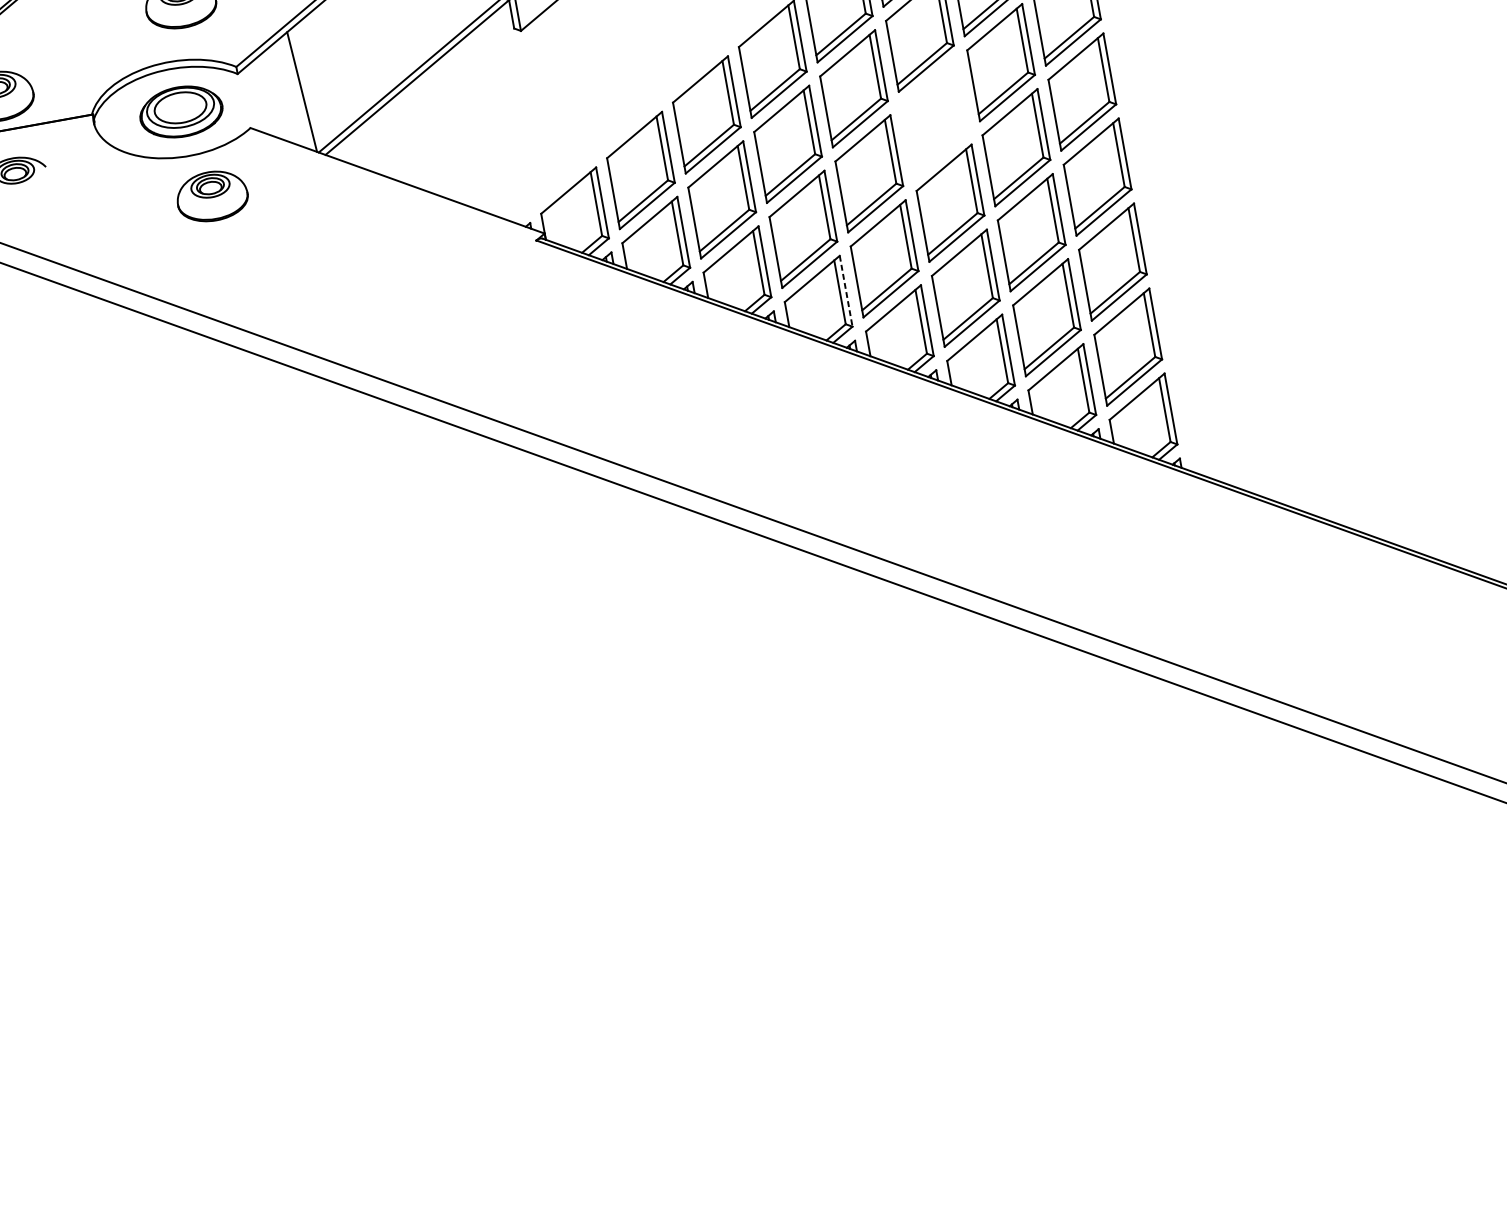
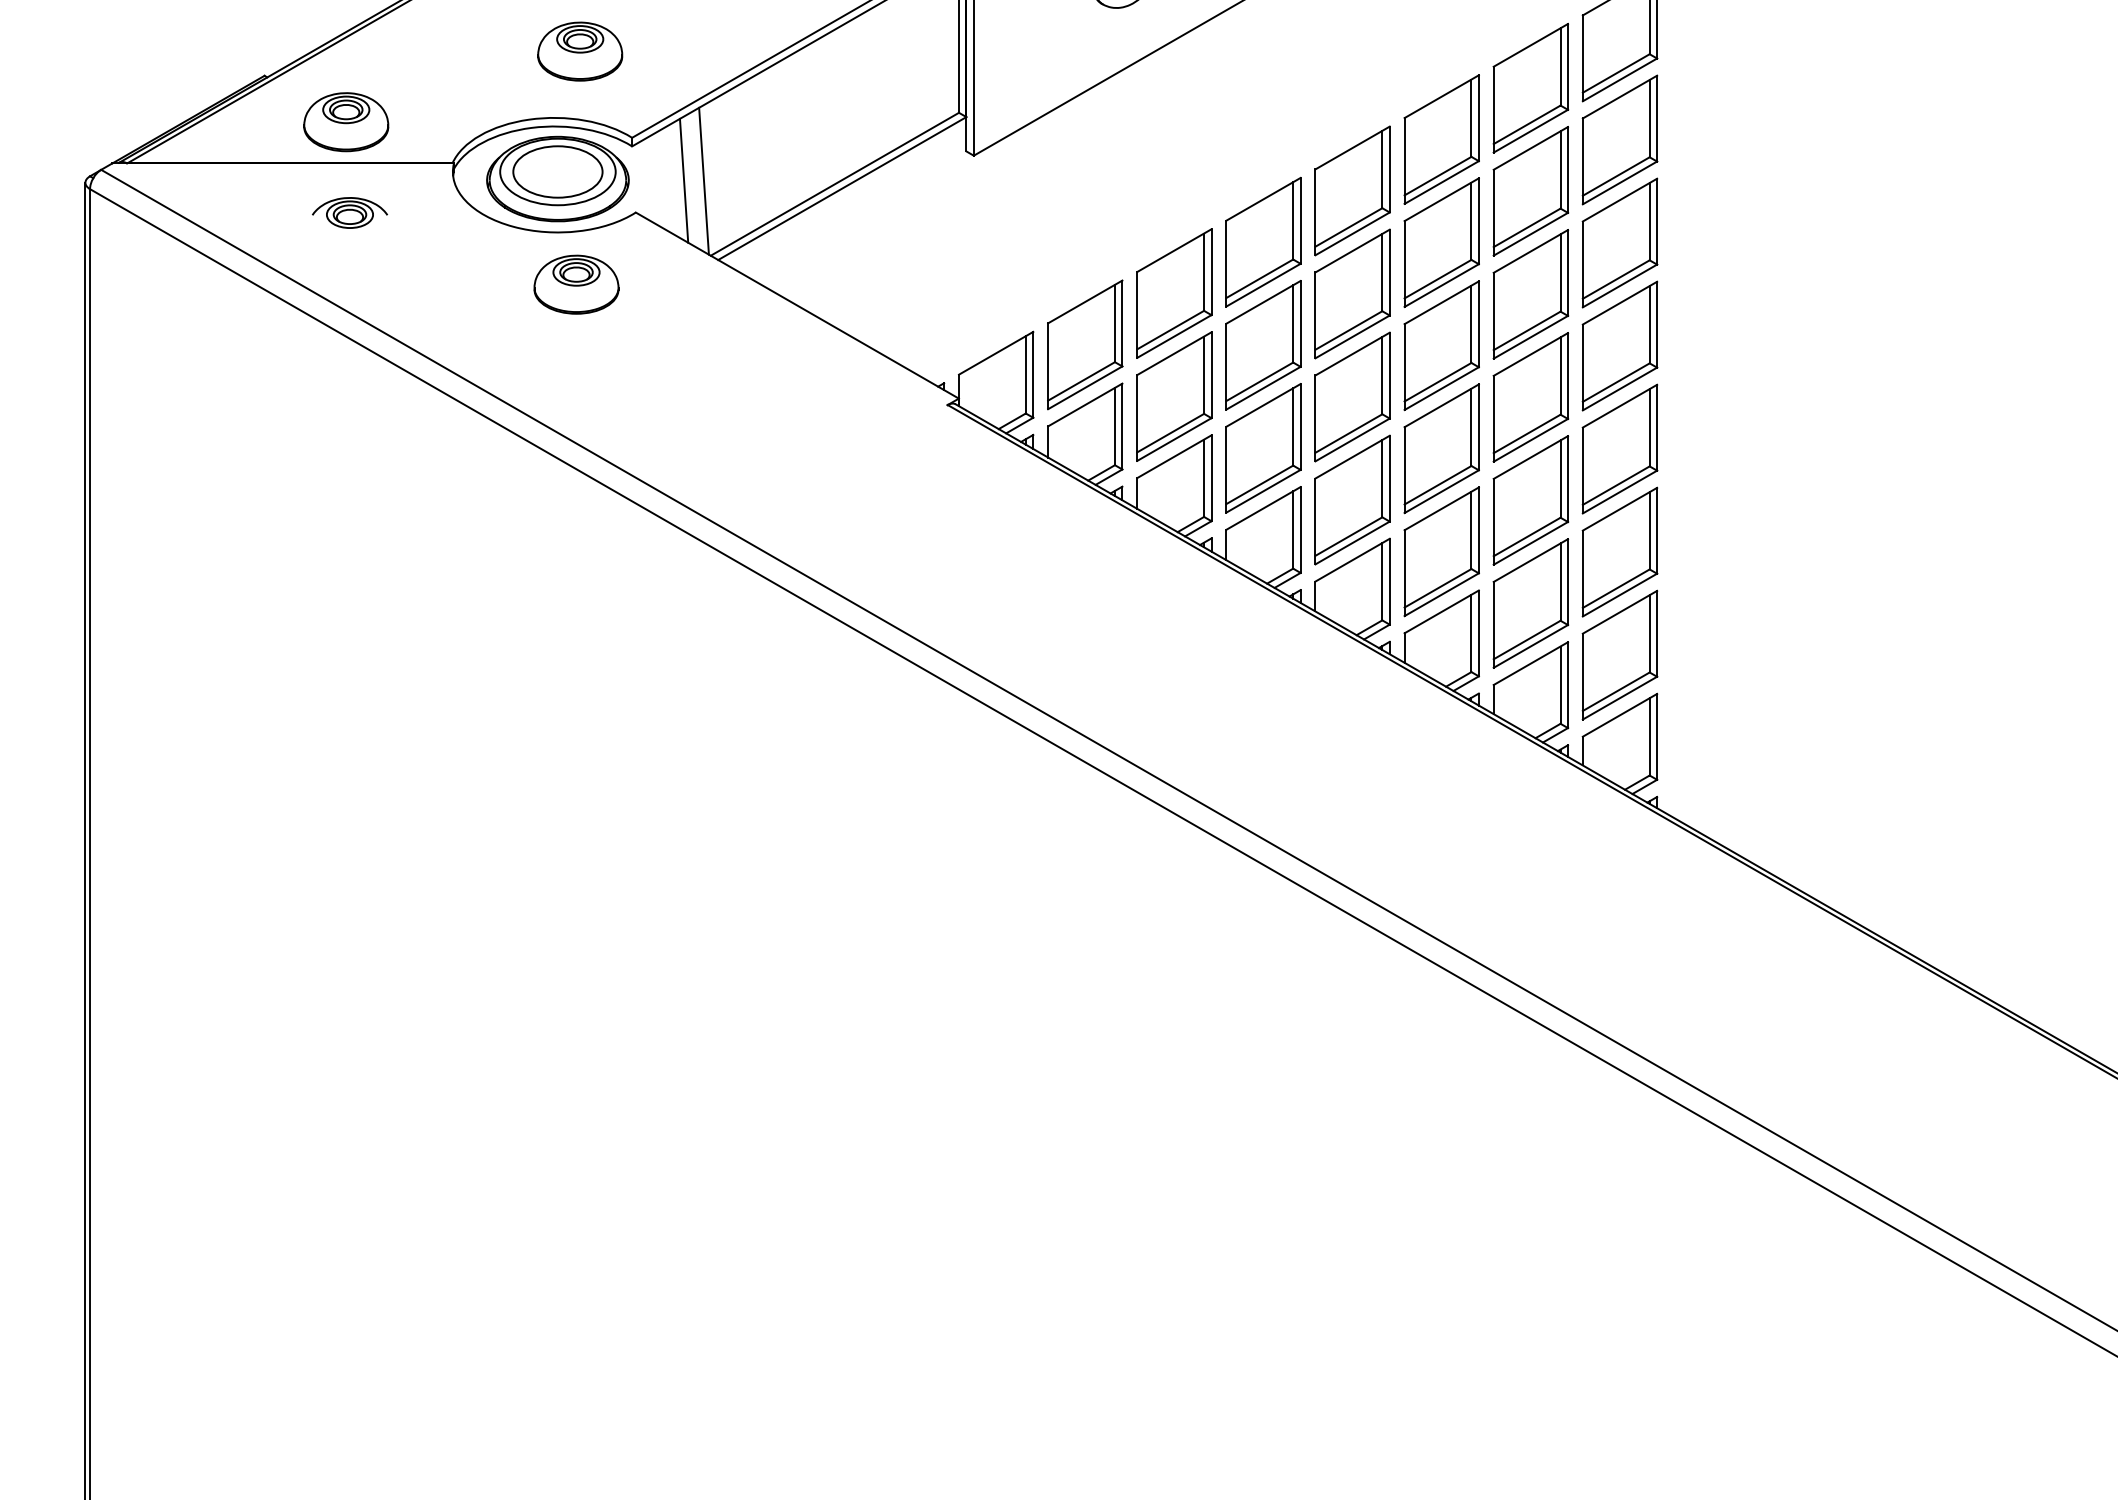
line: (285, 94) -> (683, 180), added
part: (180, 111) -> (557, 178), size x1.43
part: (934, 118) -> (1441, 345), added
line: (846, 291) -> (1300, 530), dashed -> solid

